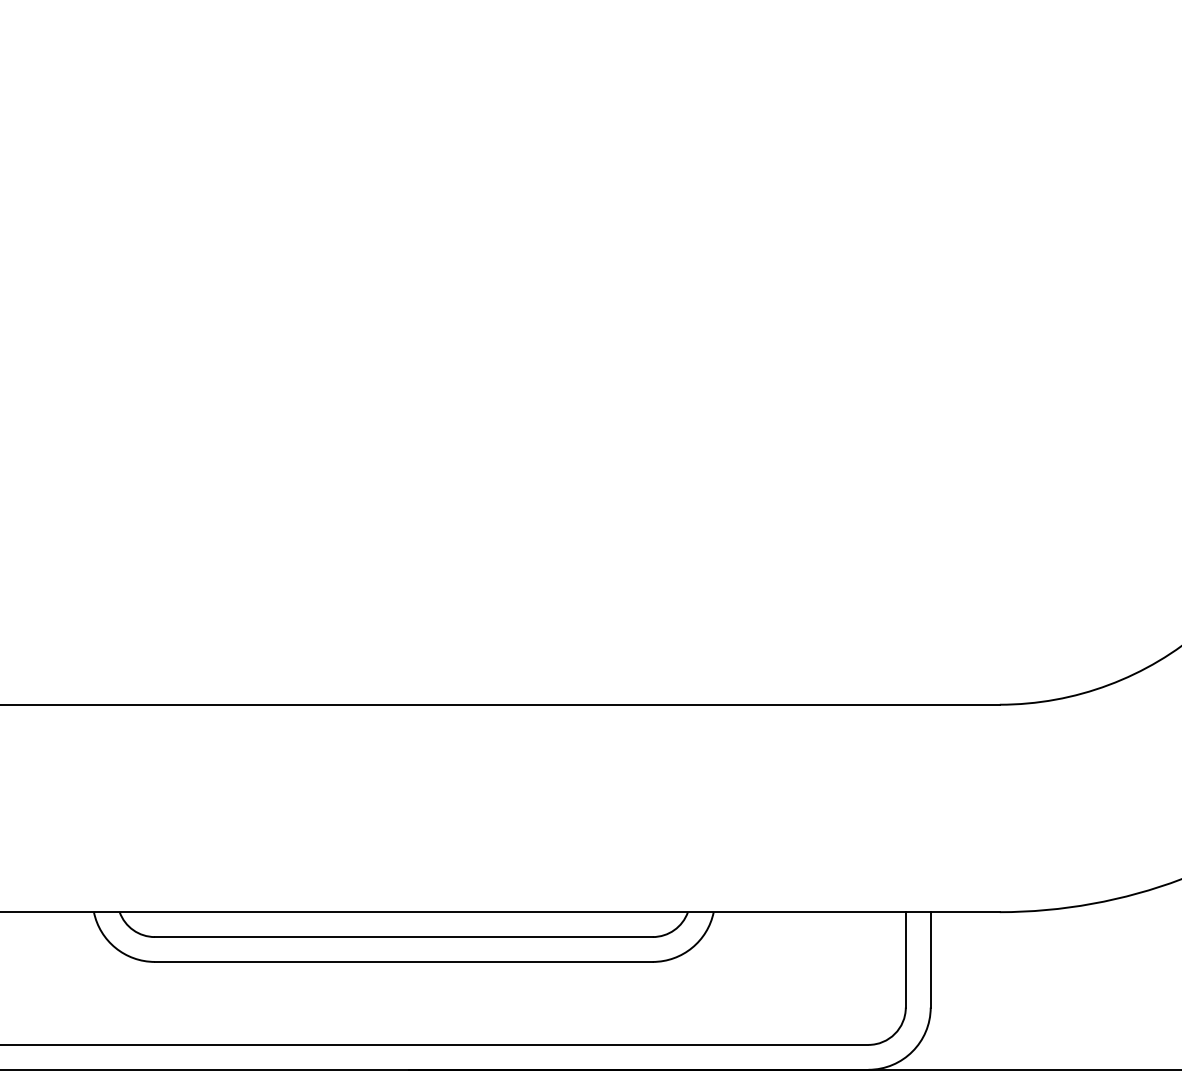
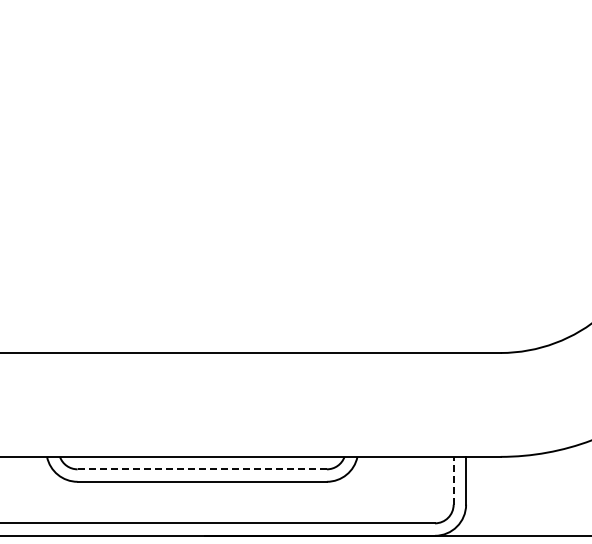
line: (404, 937) -> (202, 469), solid -> dashed
line: (905, 959) -> (453, 480), solid -> dashed

